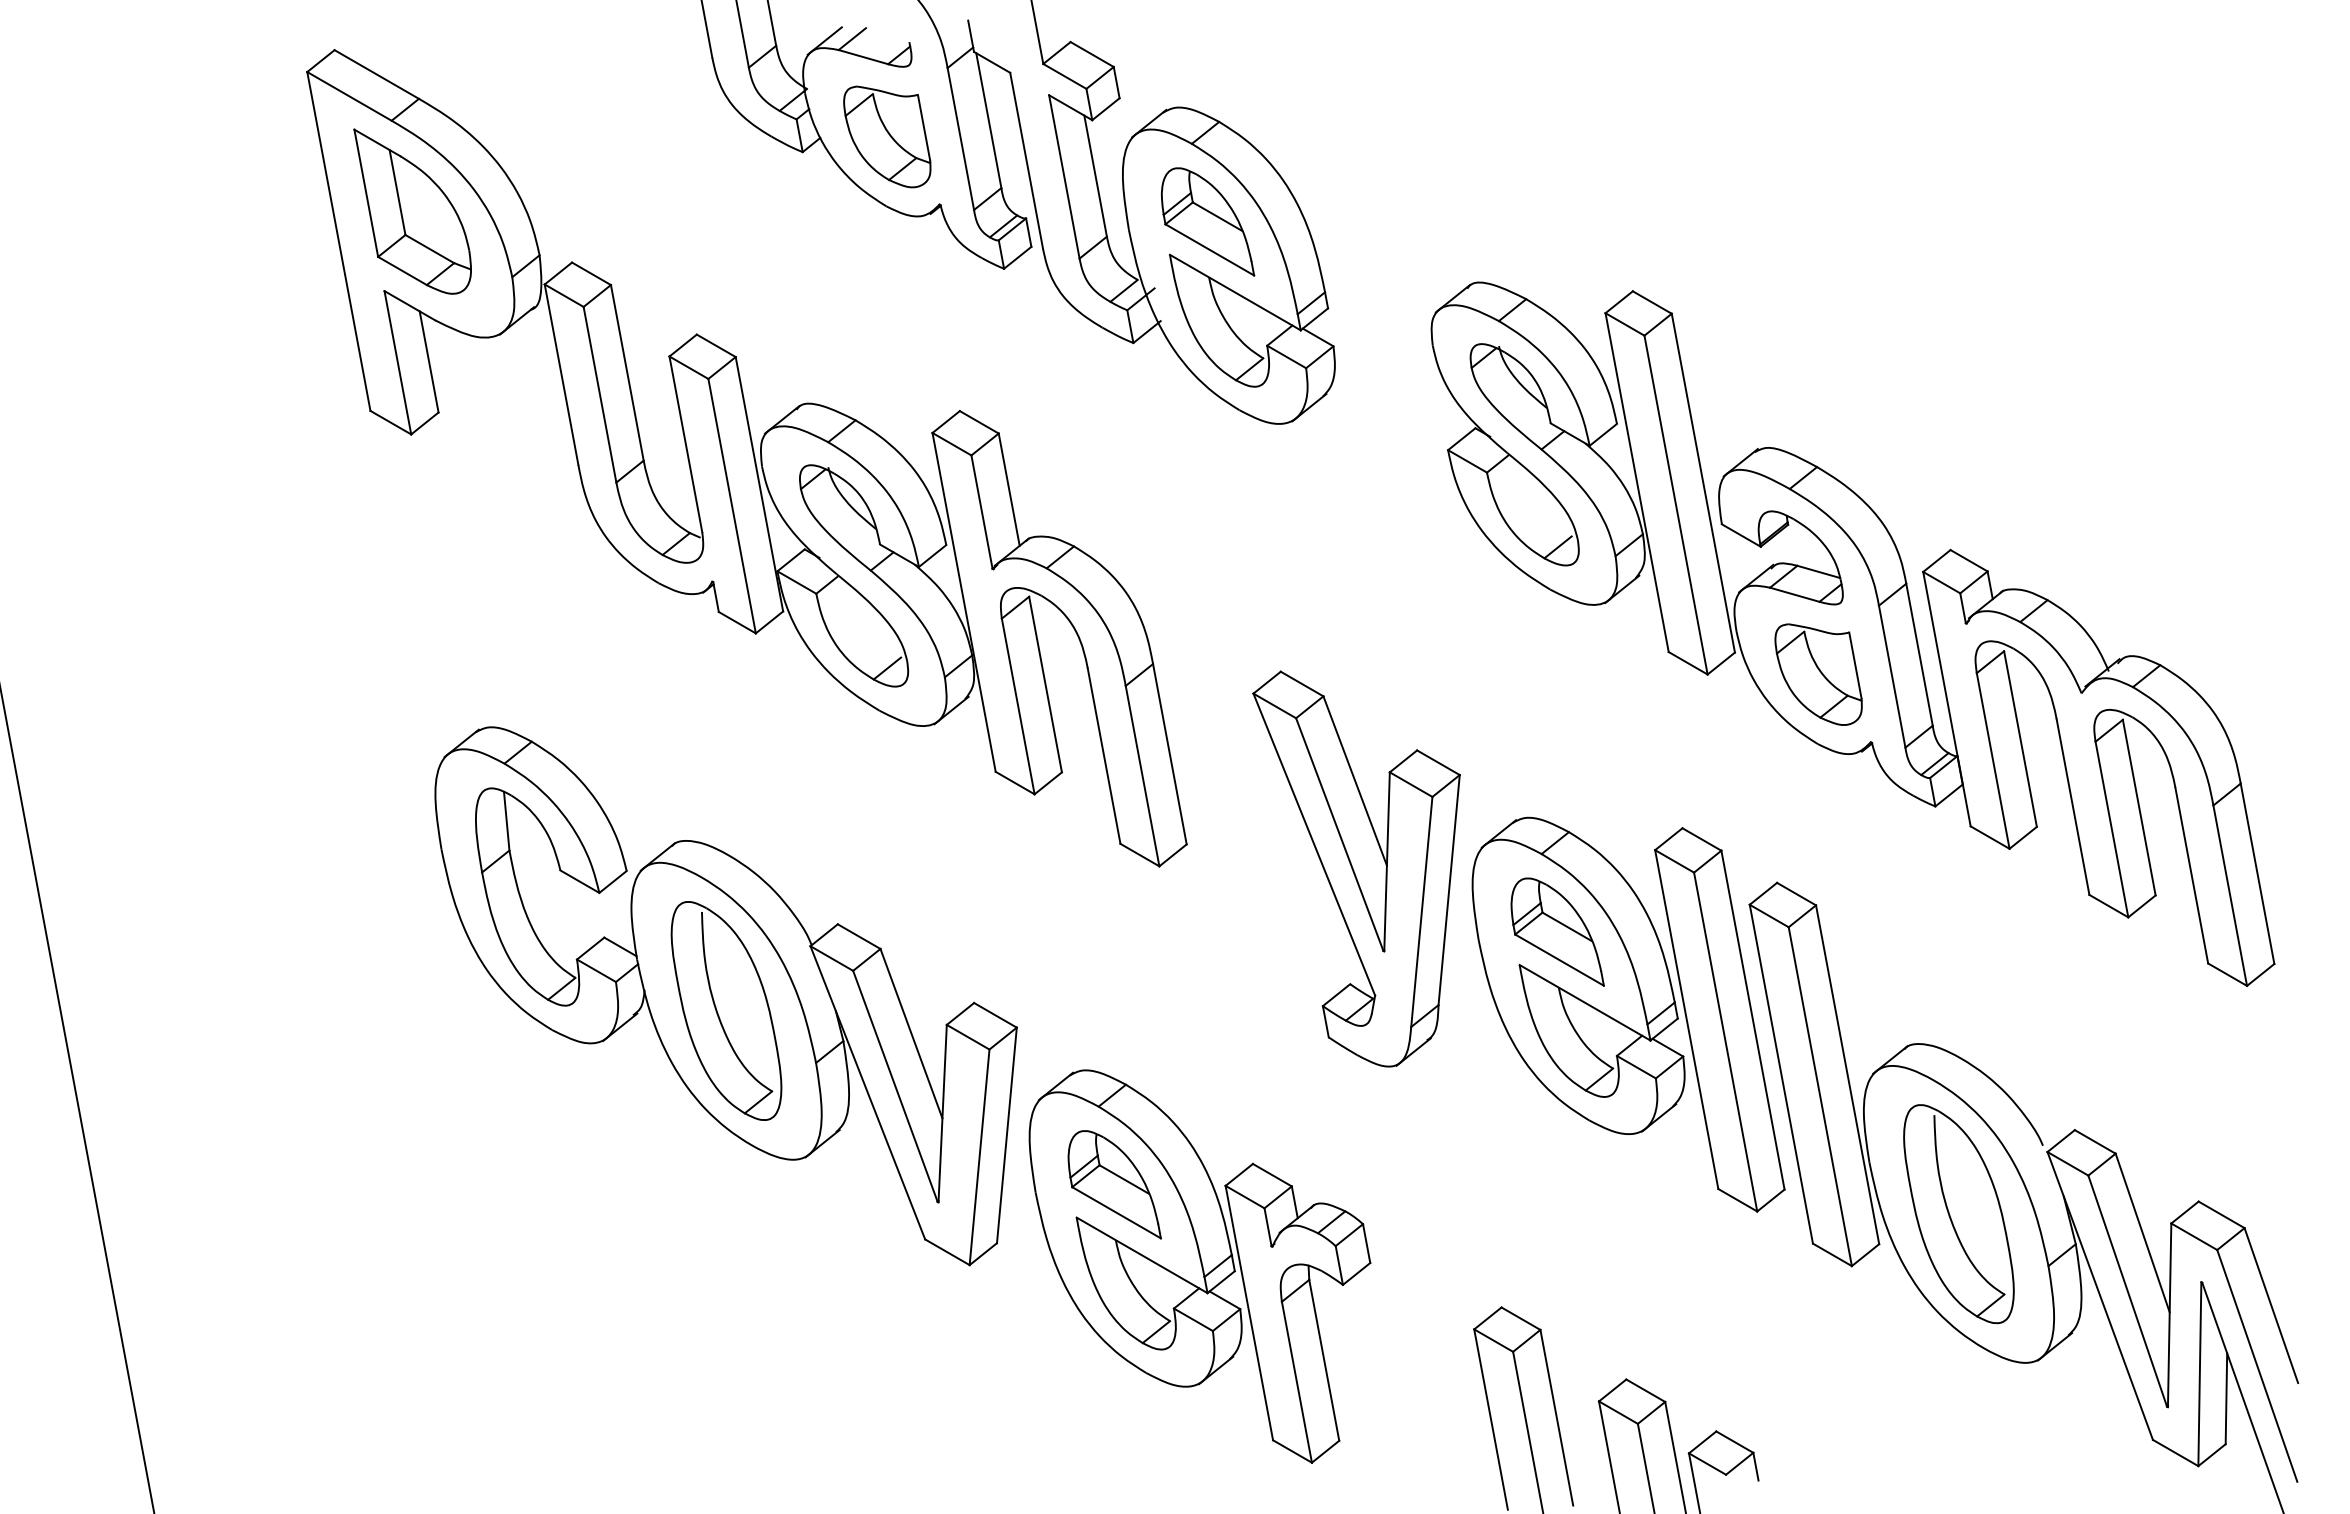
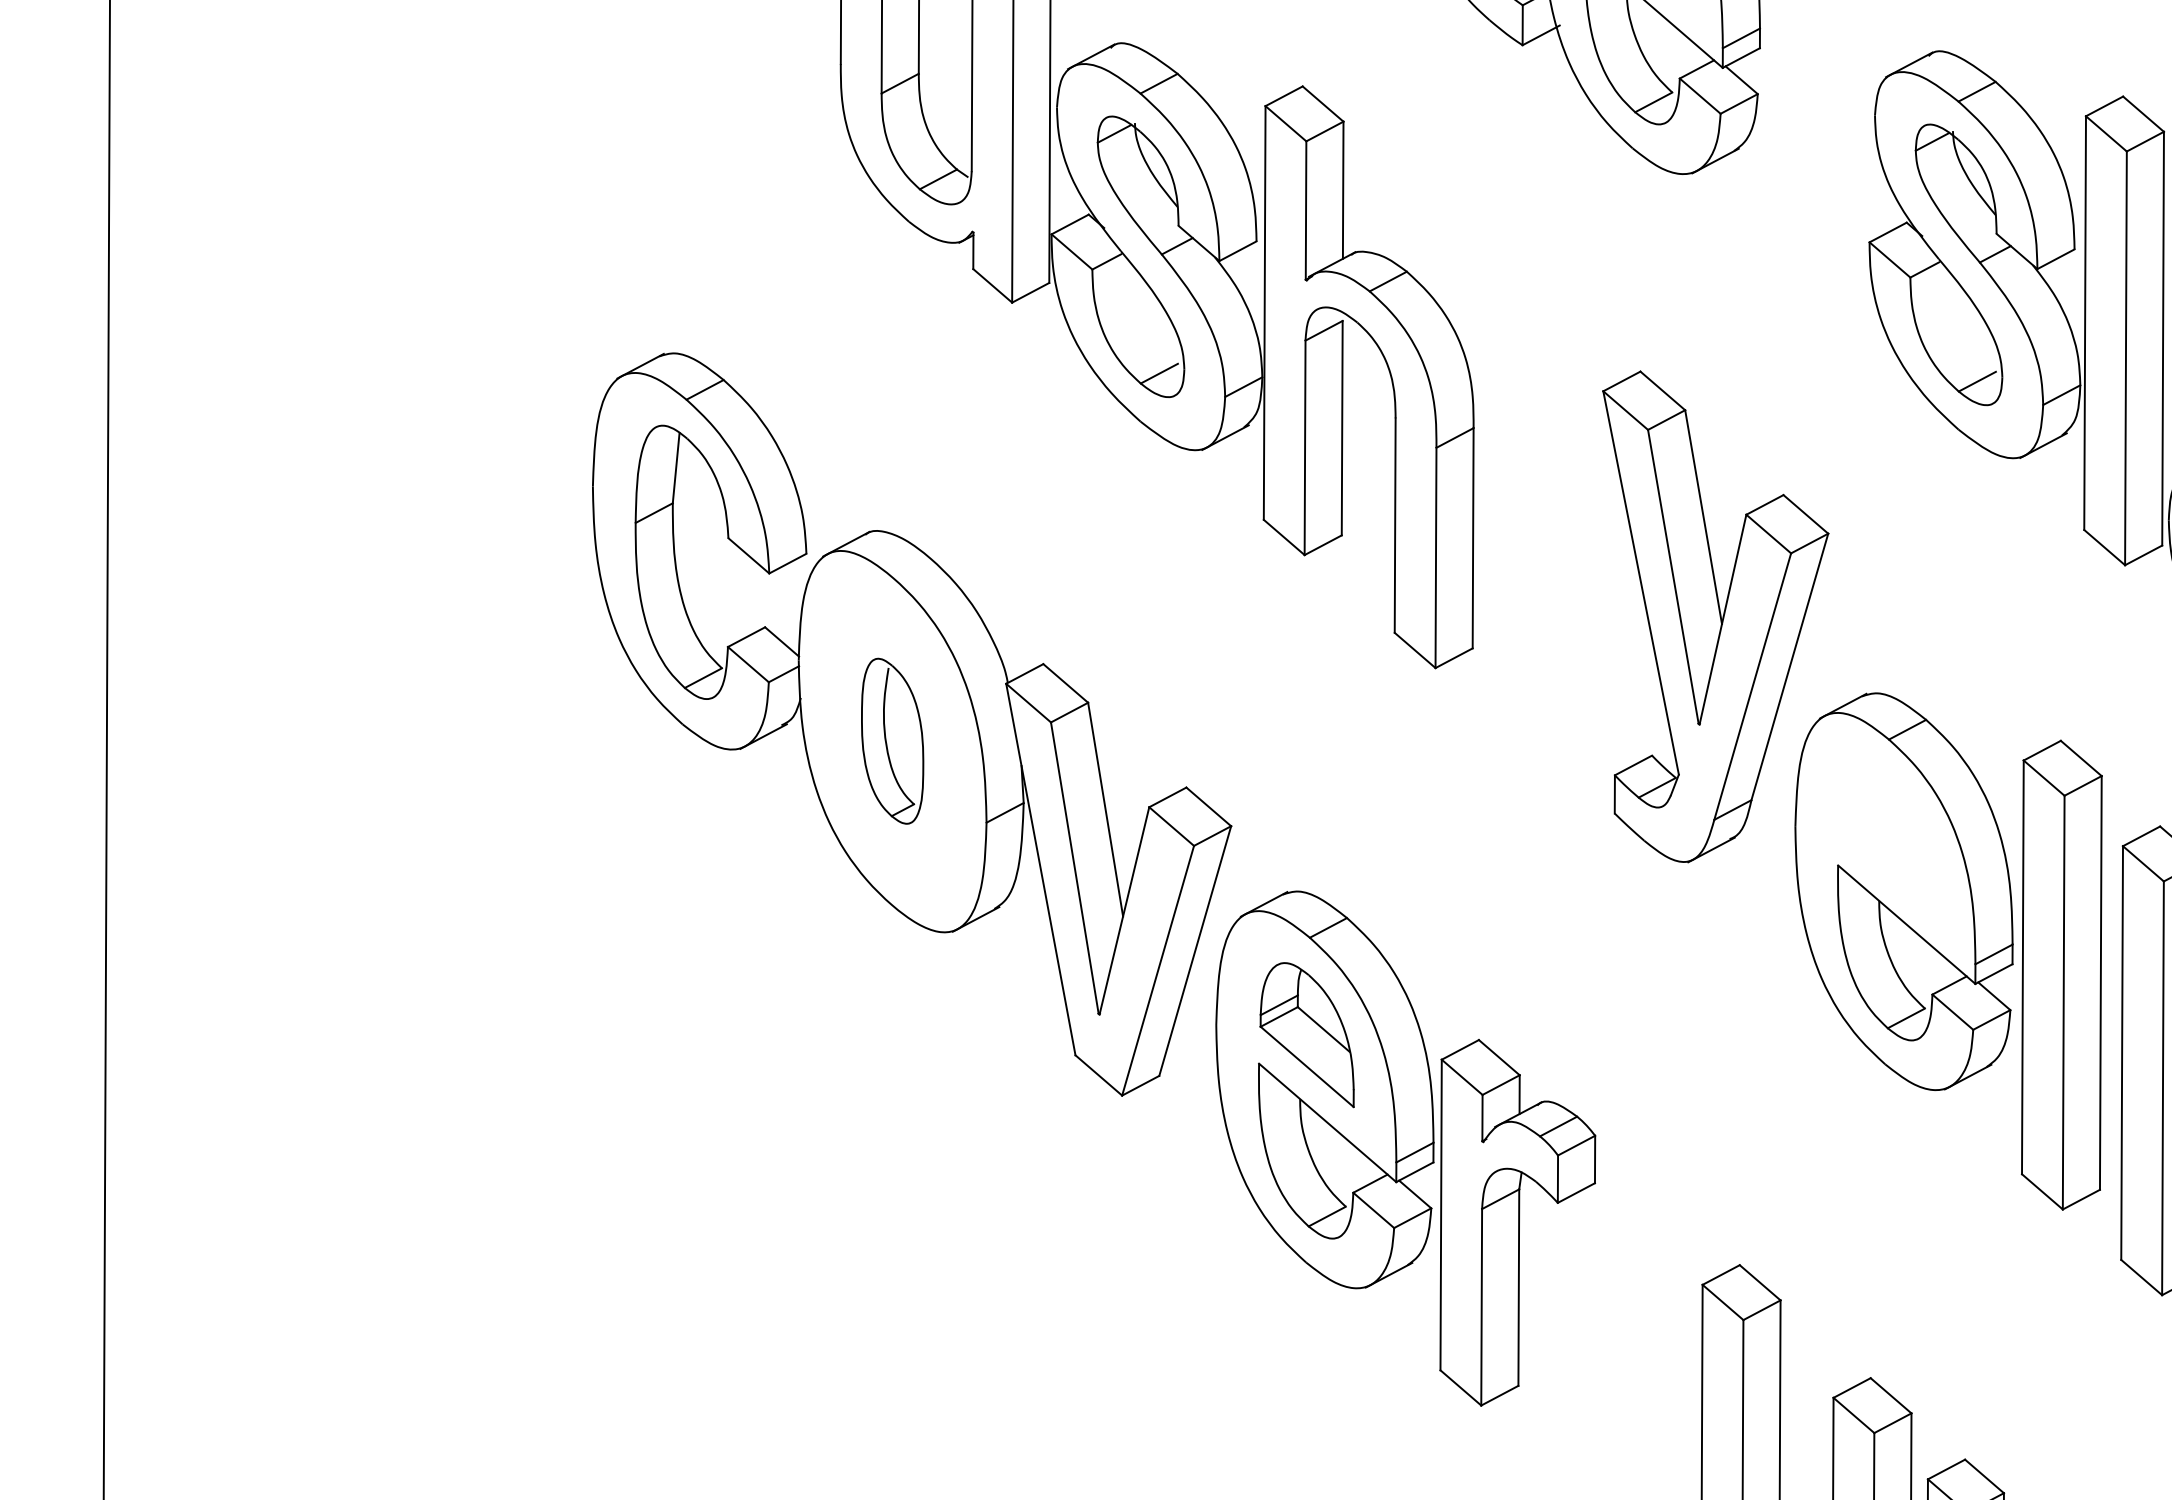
part: (1356, 868) -> (1685, 620), moved
part: (1557, 931) -> (1890, 834), removed
part: (726, 1010) -> (892, 740), size x0.6

